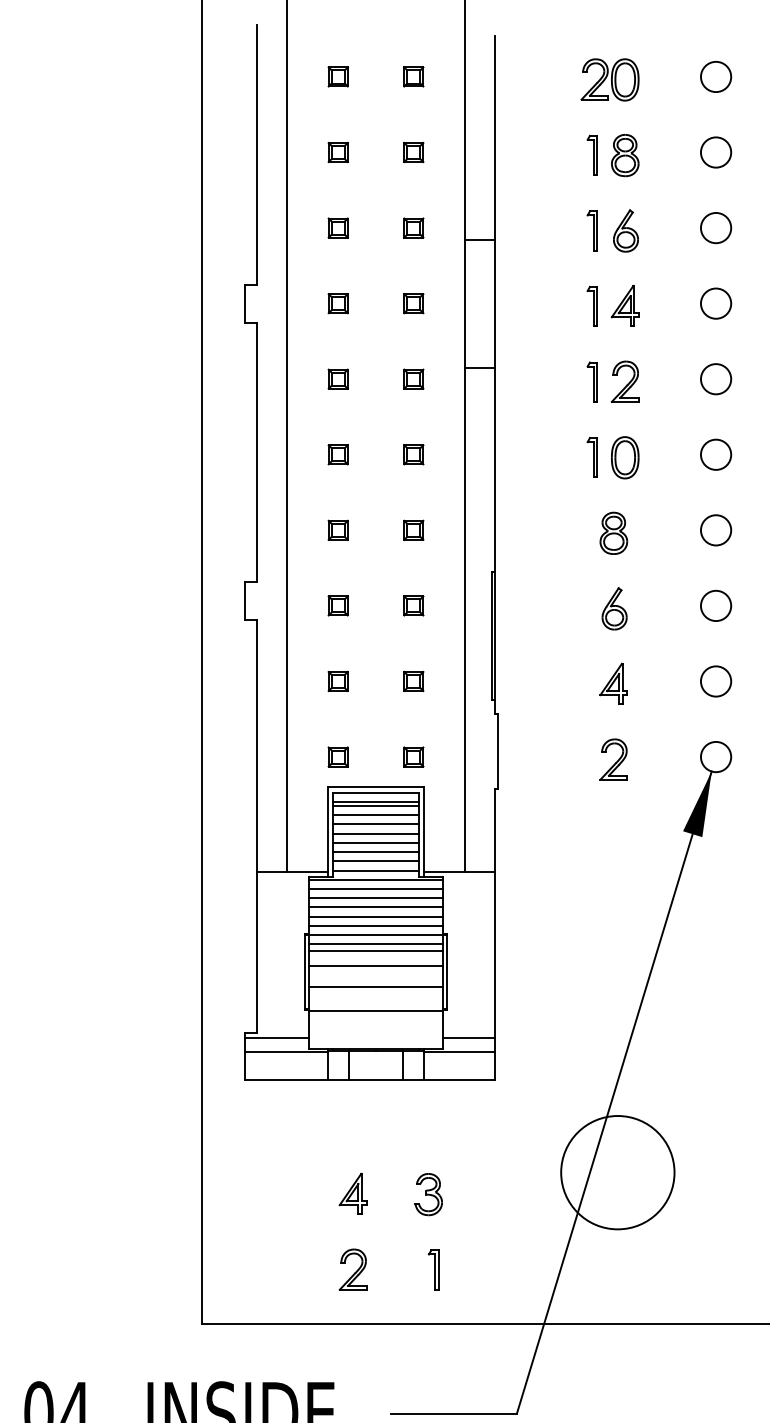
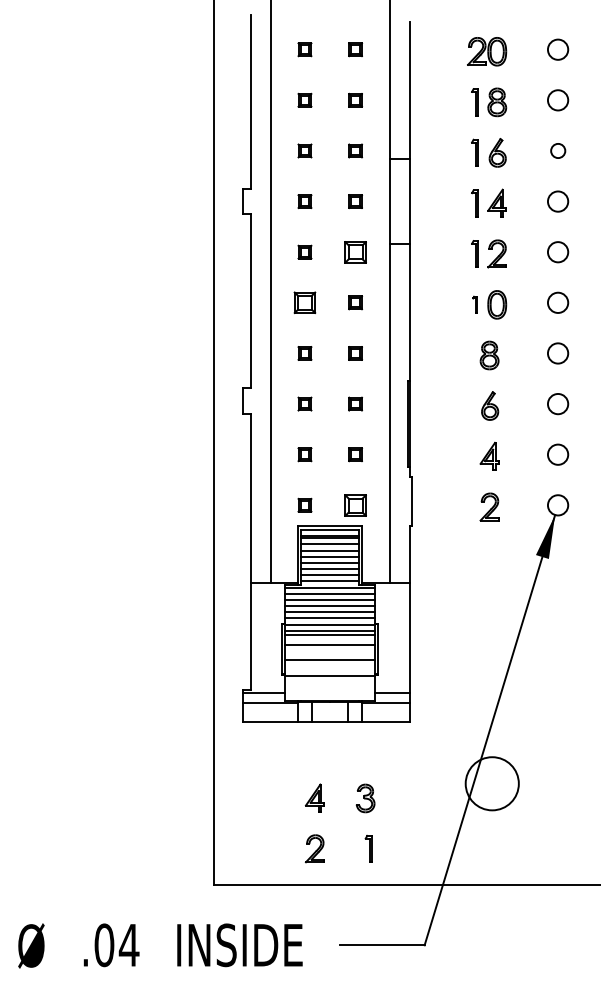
circle: (716, 227) -> (558, 150), size x0.7
part: (413, 378) -> (355, 251), size x1.6
part: (337, 454) -> (304, 302), size x1.6
part: (591, 457) -> (474, 304), size x0.6
part: (413, 755) -> (355, 504), size x1.6
circle: (618, 1172) -> (492, 783), size x0.7

